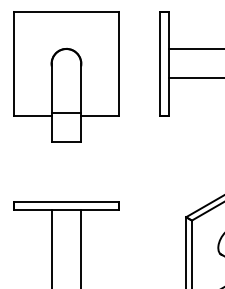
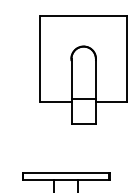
part: (66, 76) -> (83, 69), moved

